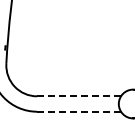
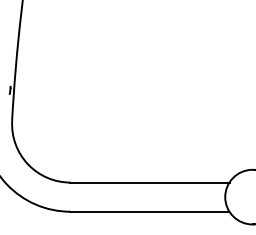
line: (78, 96) -> (148, 182), dashed -> solid
line: (79, 111) -> (150, 211), dashed -> solid

